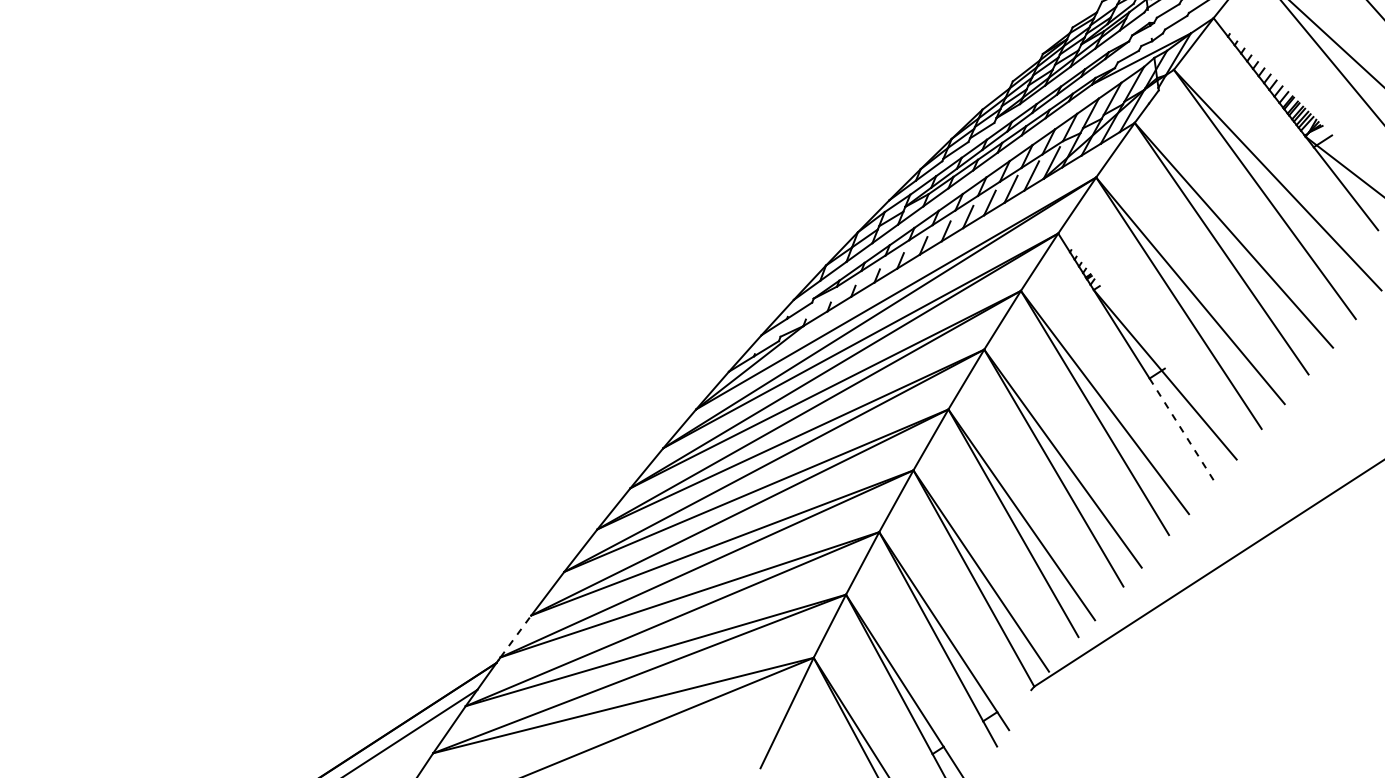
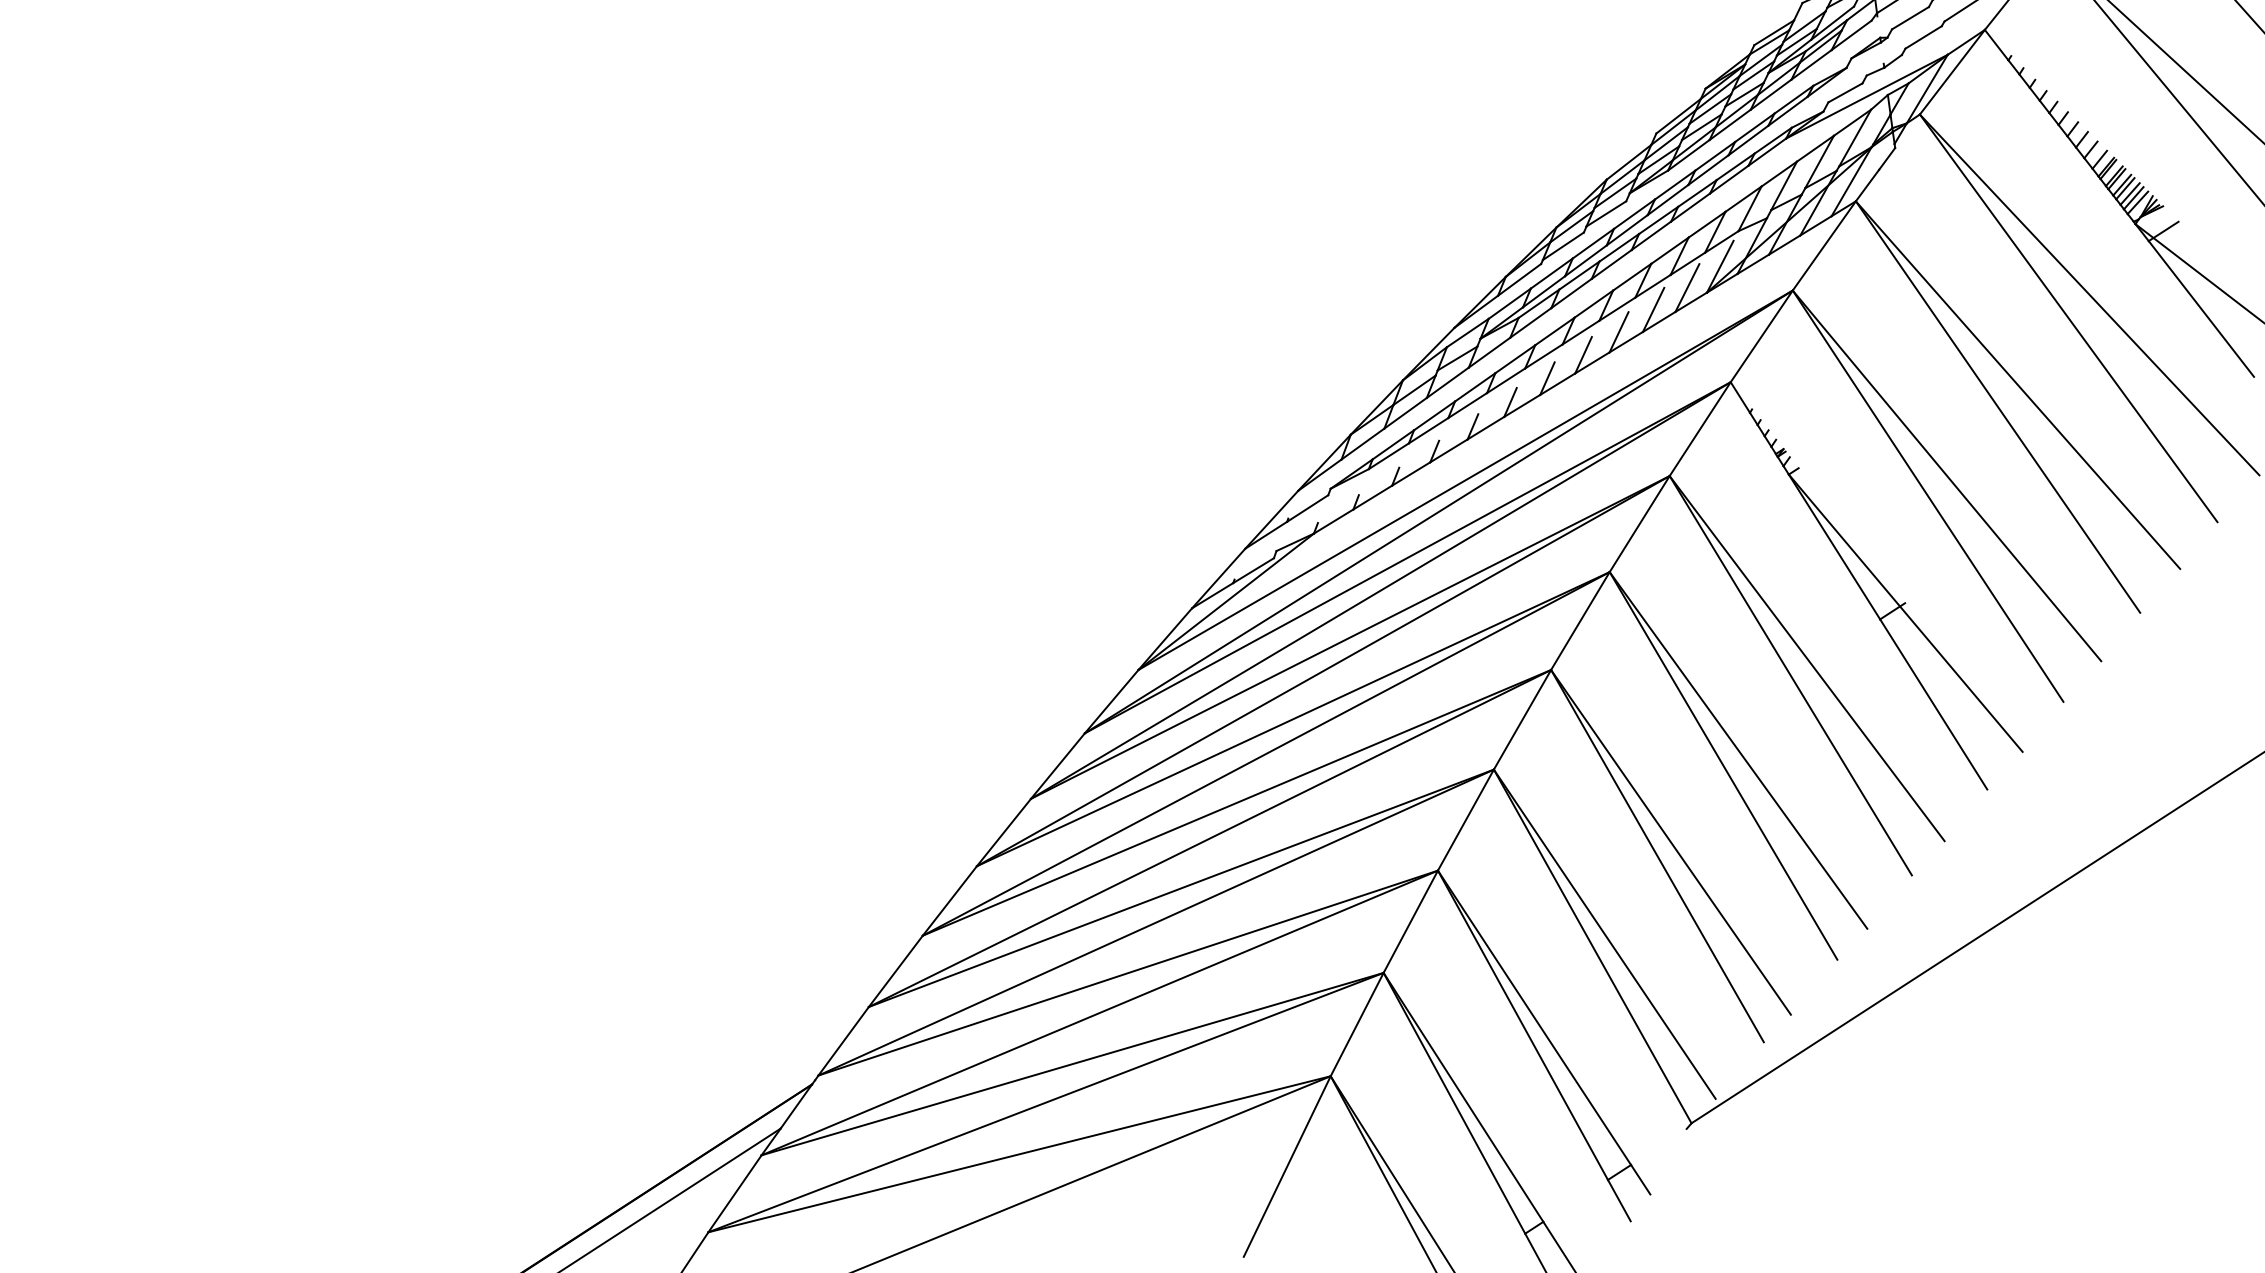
line: (1182, 430) -> (1933, 704), dashed -> solid
line: (516, 636) -> (844, 1041), dashed -> solid

